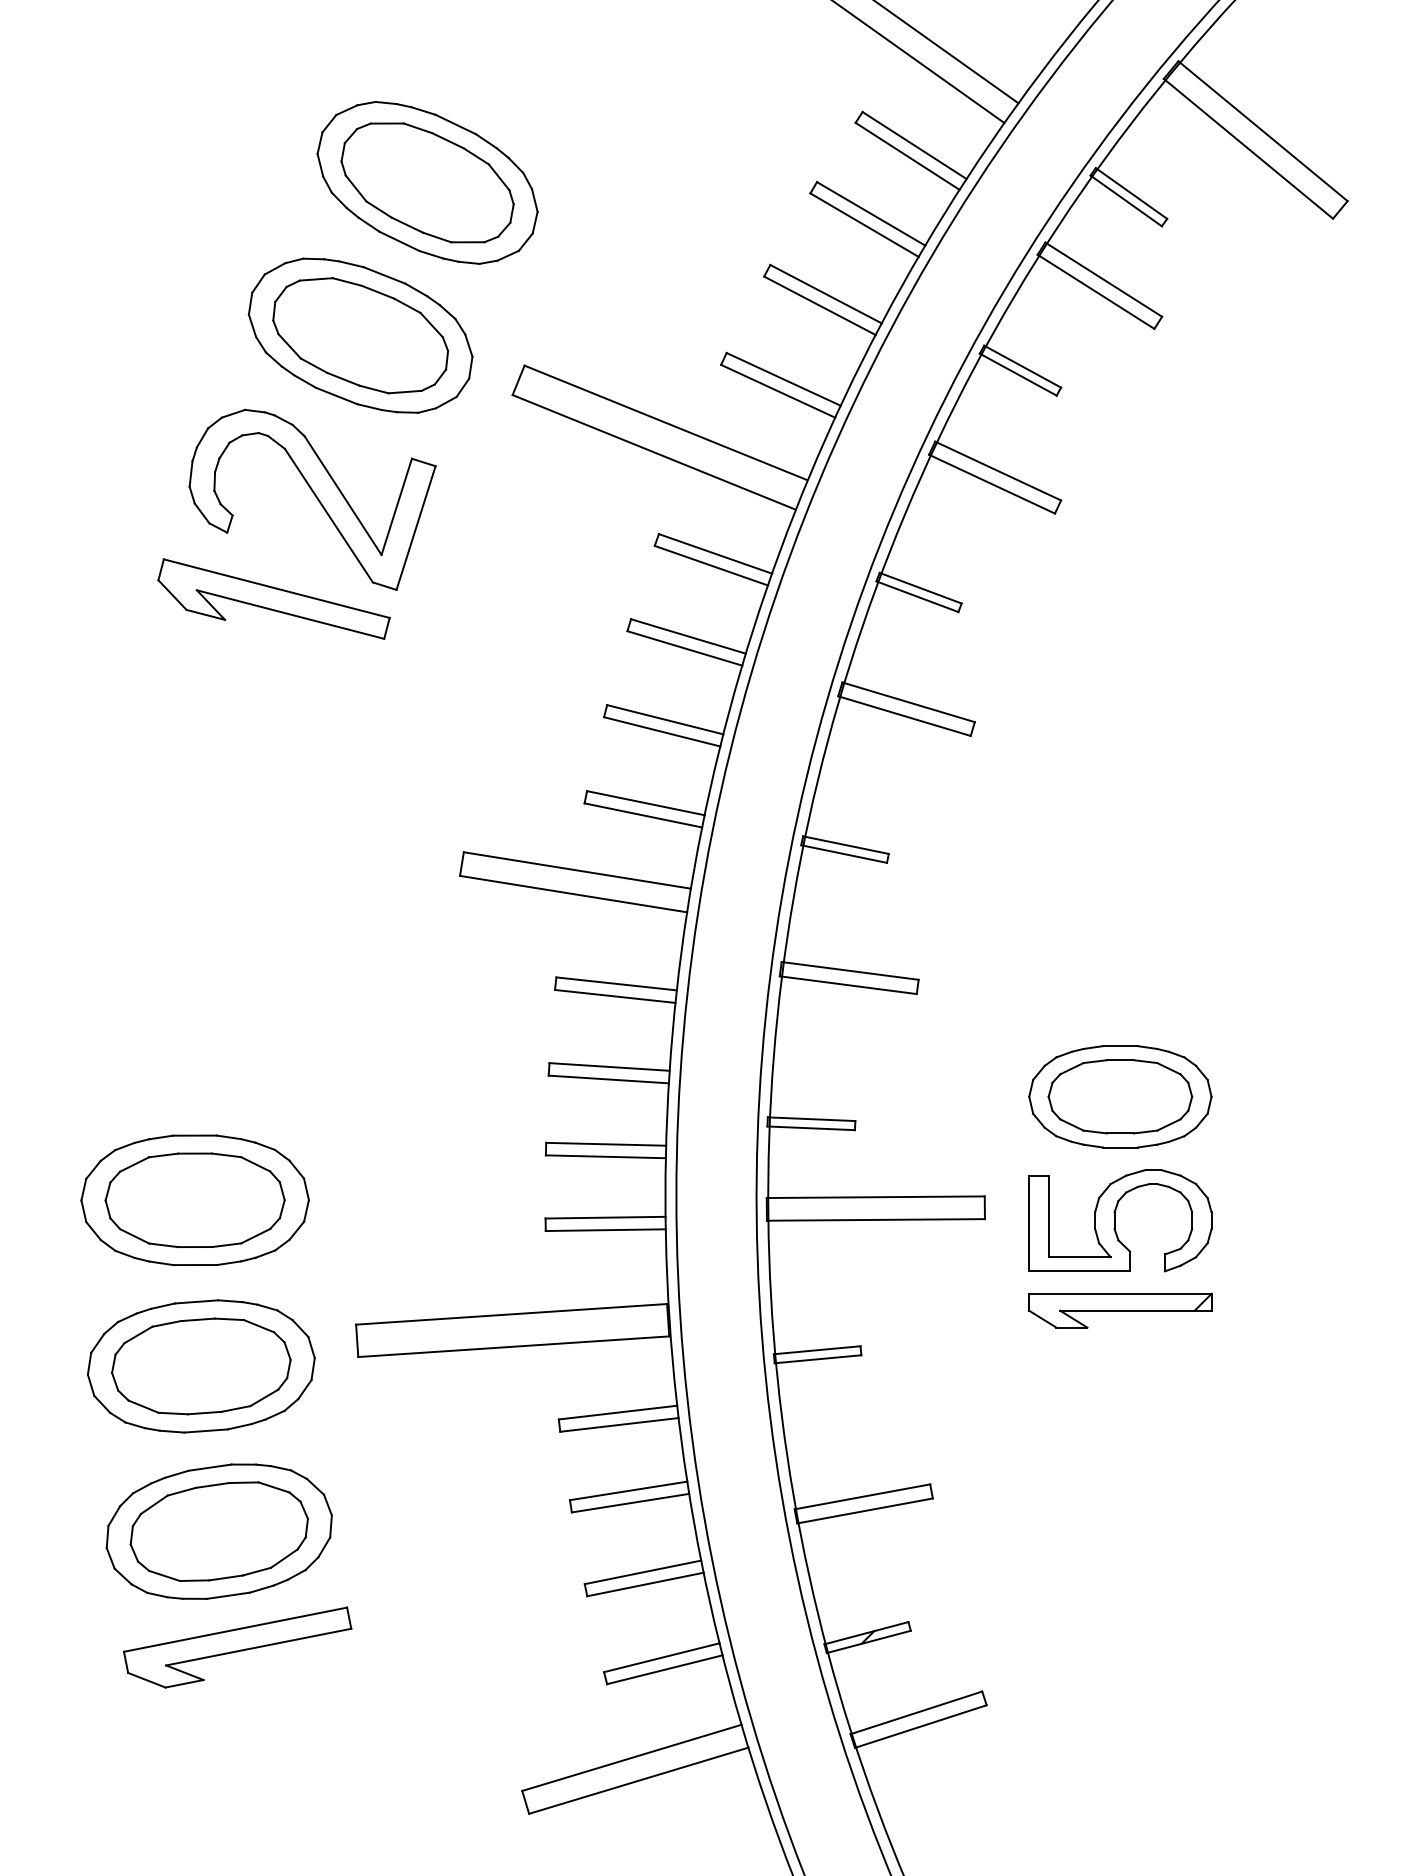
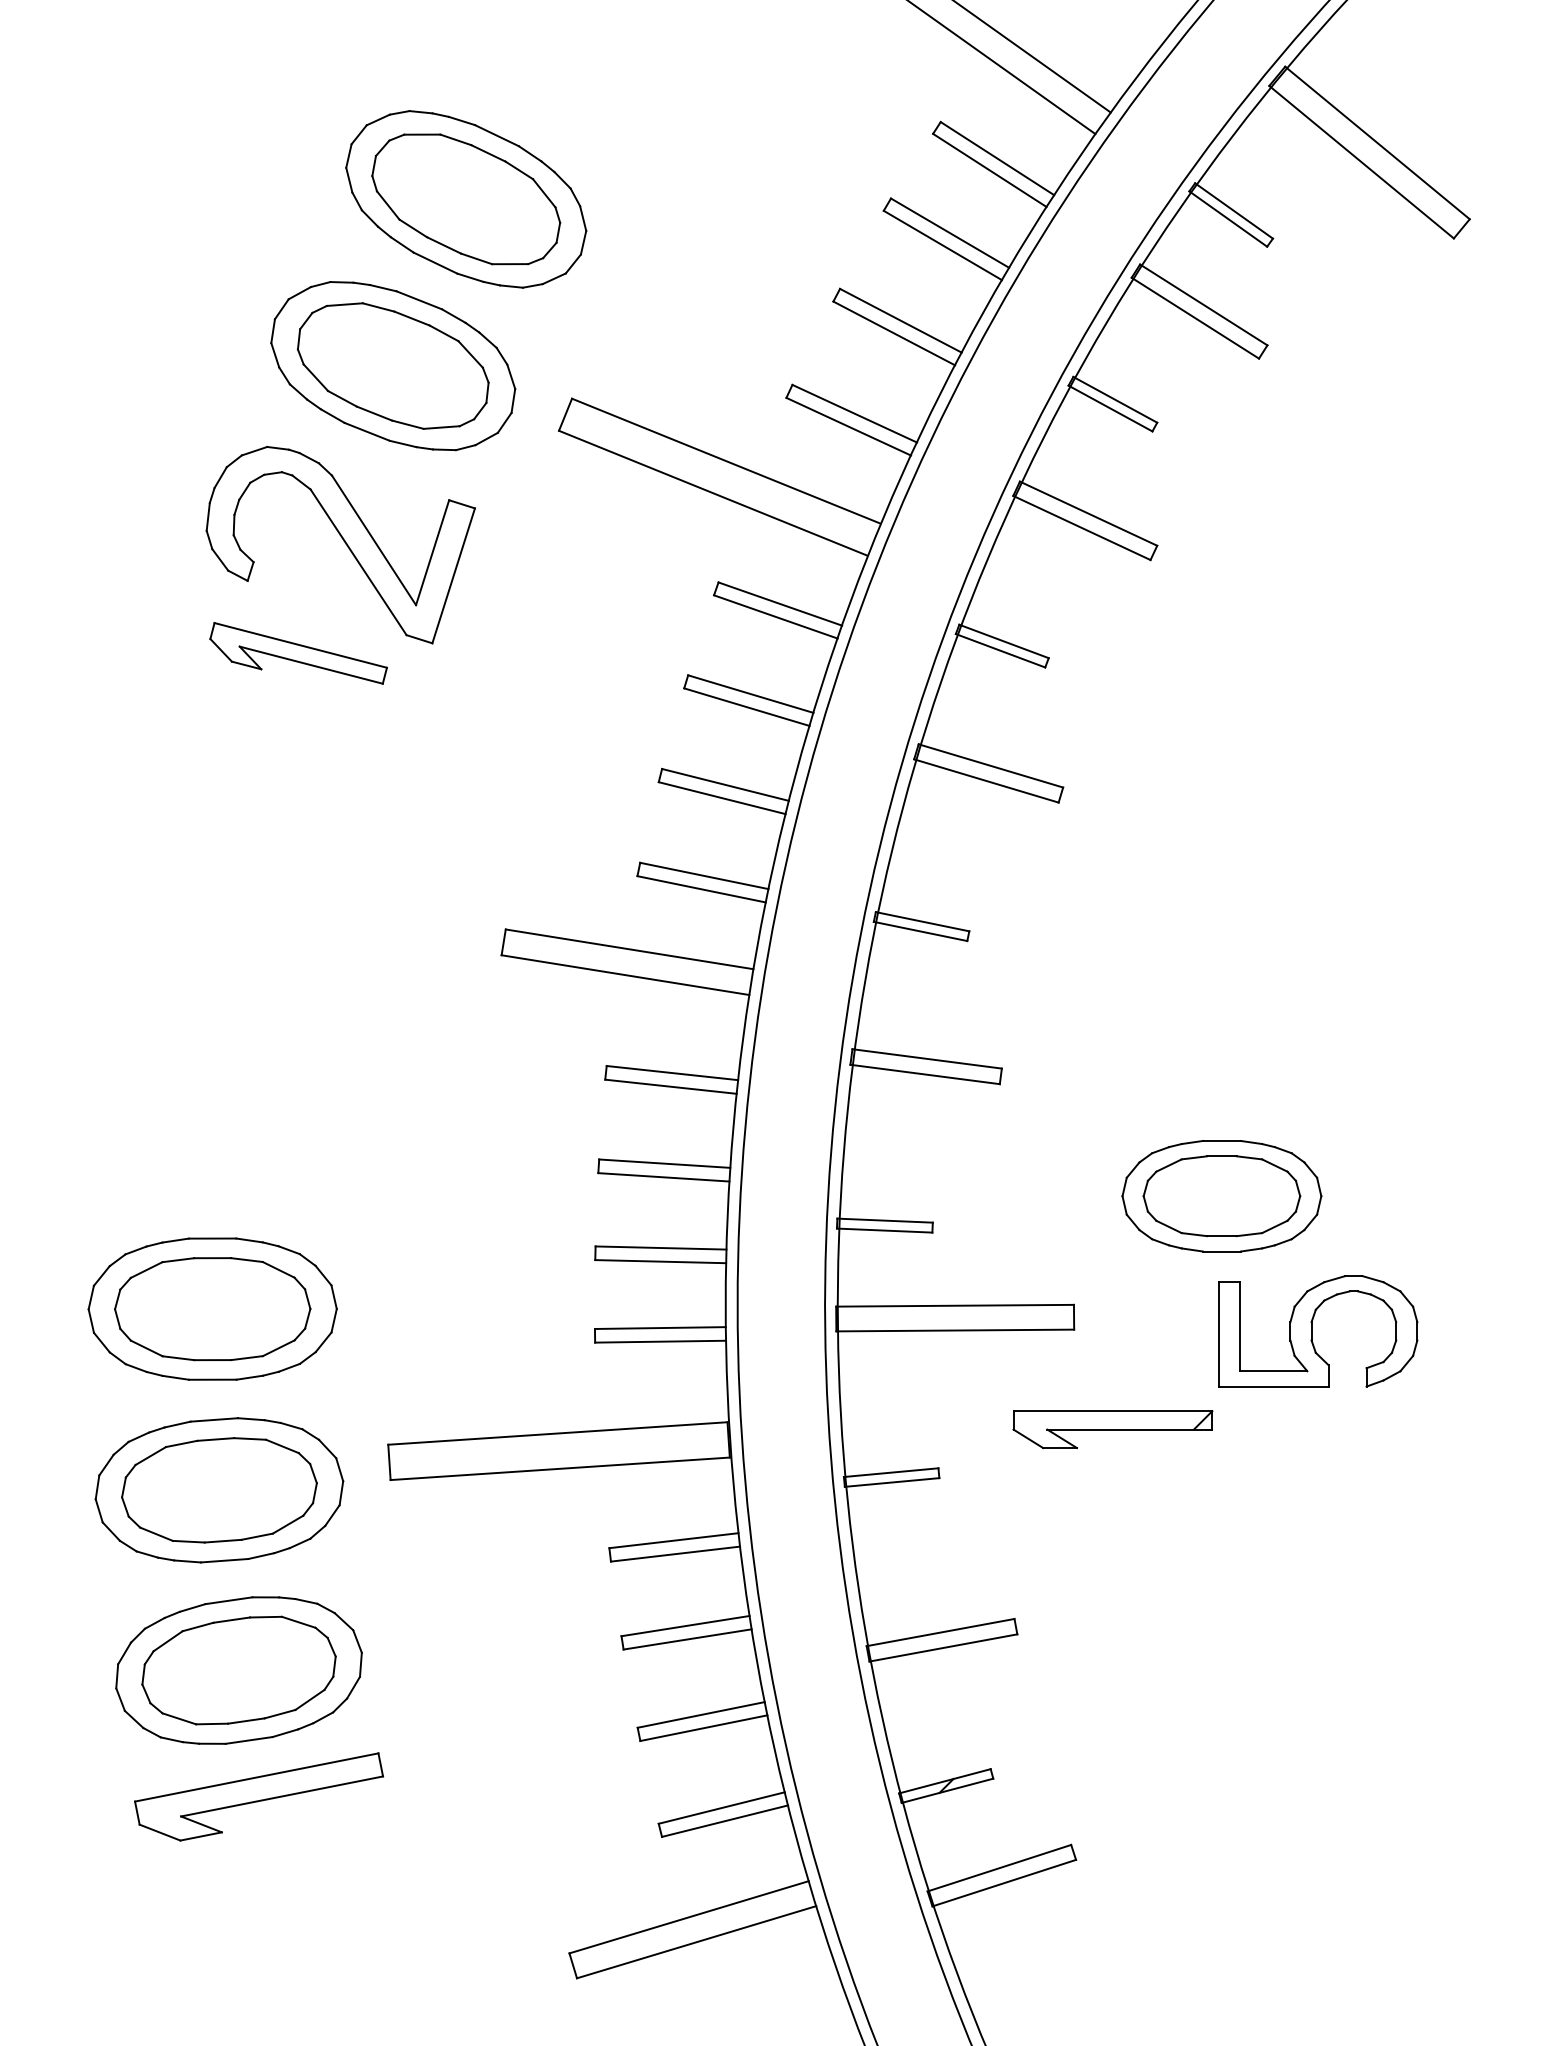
part: (273, 599) -> (298, 653), size x0.7
part: (1120, 1220) -> (1318, 1331), moved
part: (1120, 1310) -> (1112, 1429), moved

